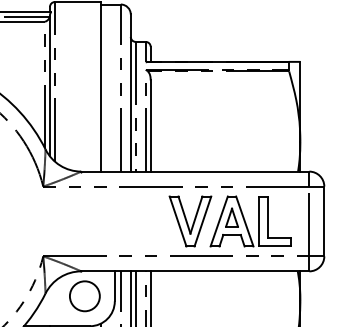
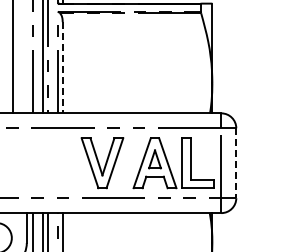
line: (150, 126) -> (62, 68), solid -> dashed
part: (250, 221) -> (173, 163), moved
line: (324, 221) -> (236, 163), solid -> dashed

